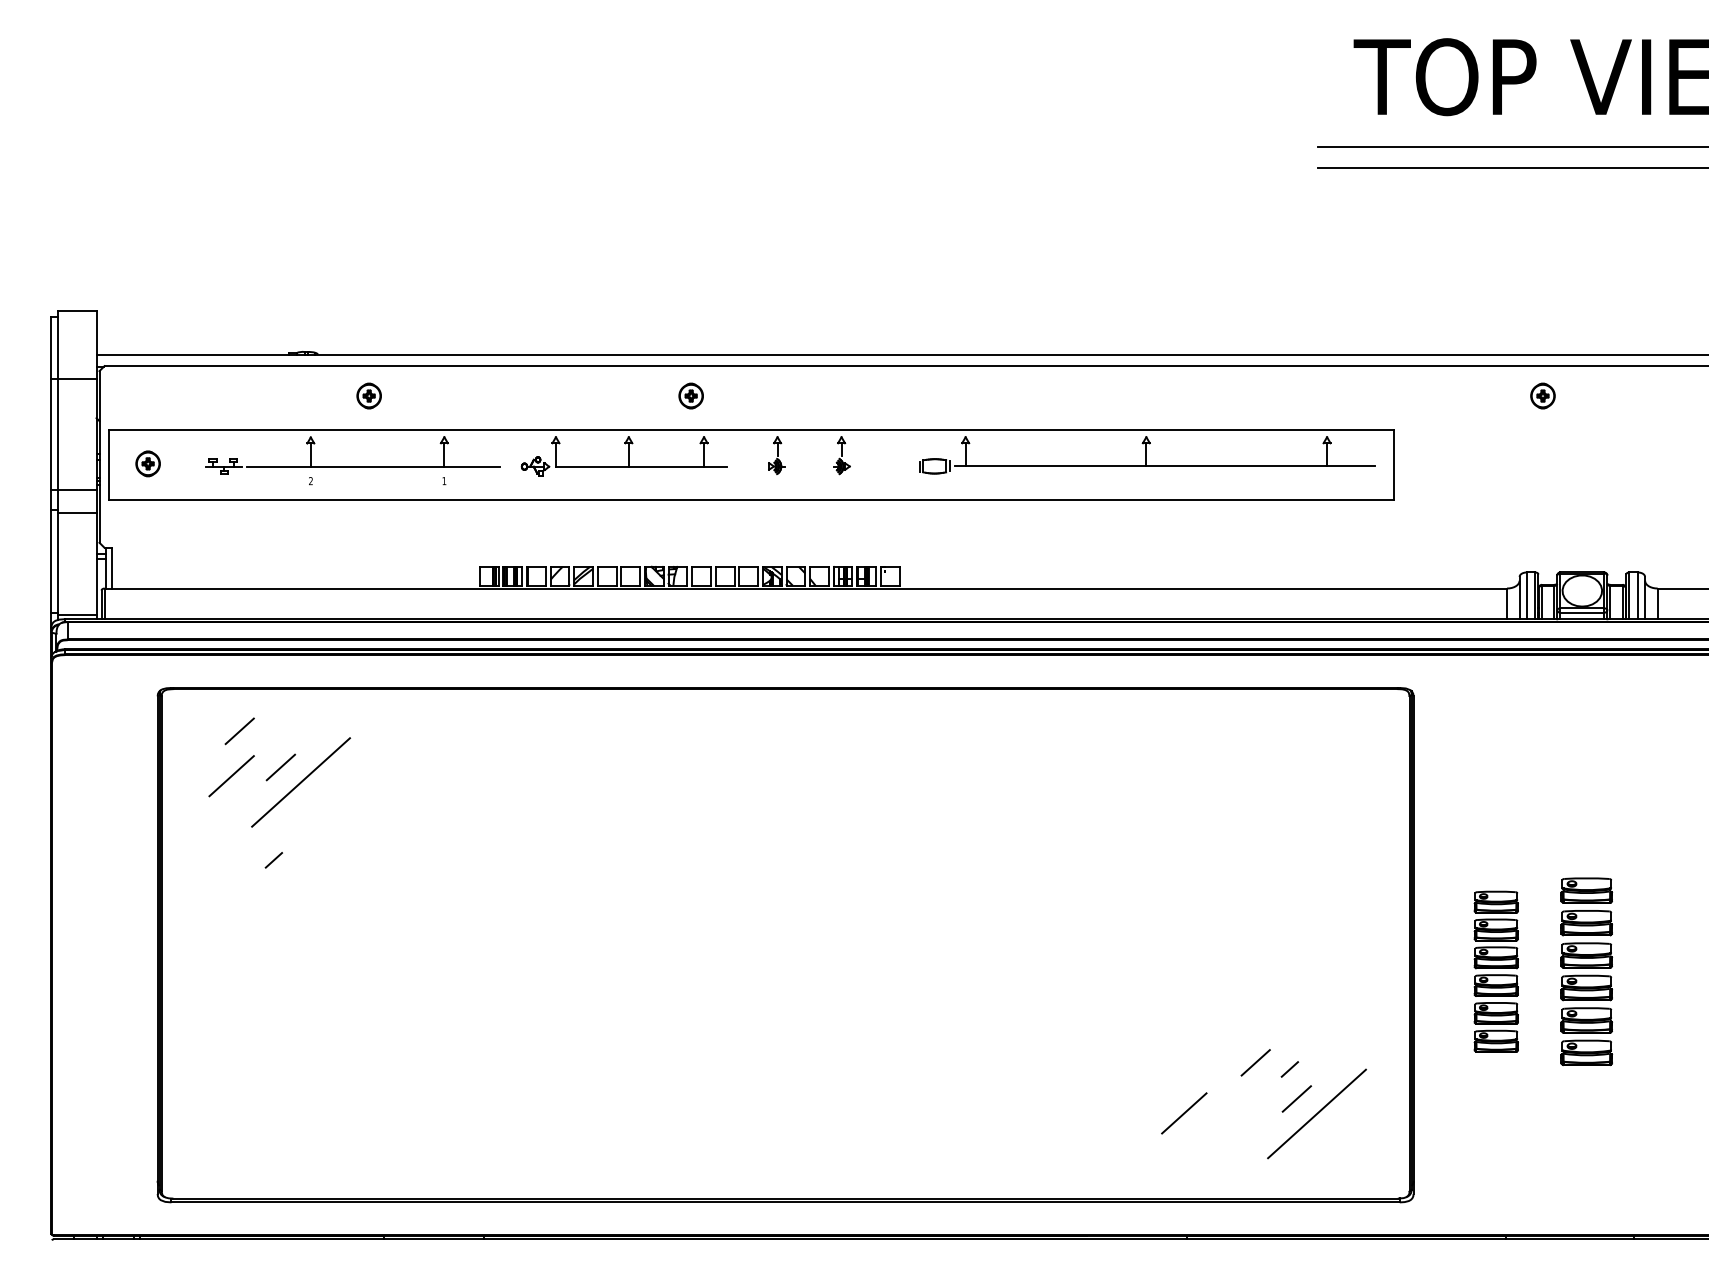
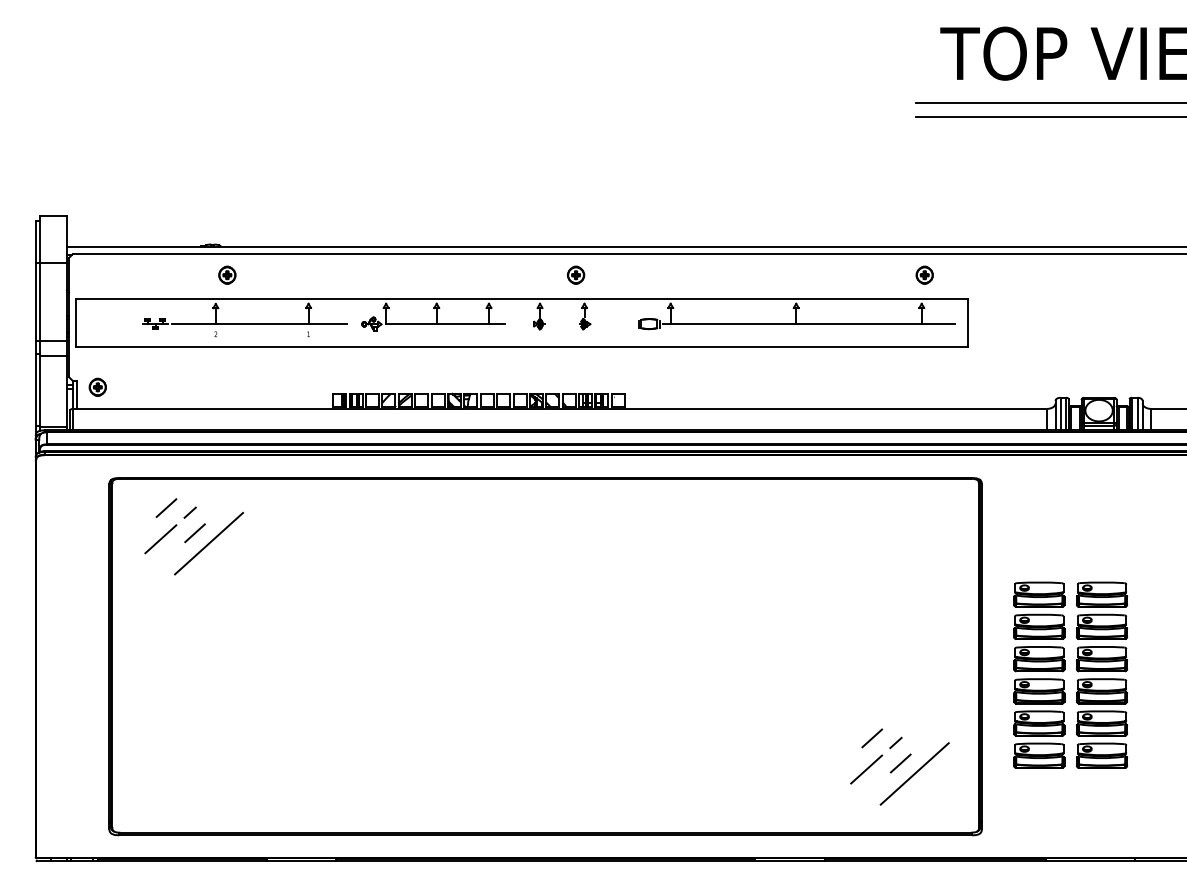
part: (369, 394) -> (227, 274), moved
part: (691, 394) -> (576, 274), moved
part: (1542, 394) -> (924, 274), moved
part: (147, 462) -> (97, 386), moved
line: (272, 859) -> (189, 512), moved
part: (1496, 970) -> (1039, 674), size x1.67
part: (1587, 970) -> (1102, 674), size x1.43
line: (1184, 1113) -> (866, 769), moved

